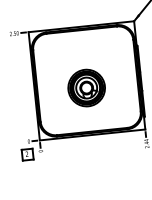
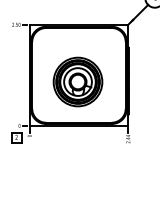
part: (86, 87) -> (77, 81), size x1.43

